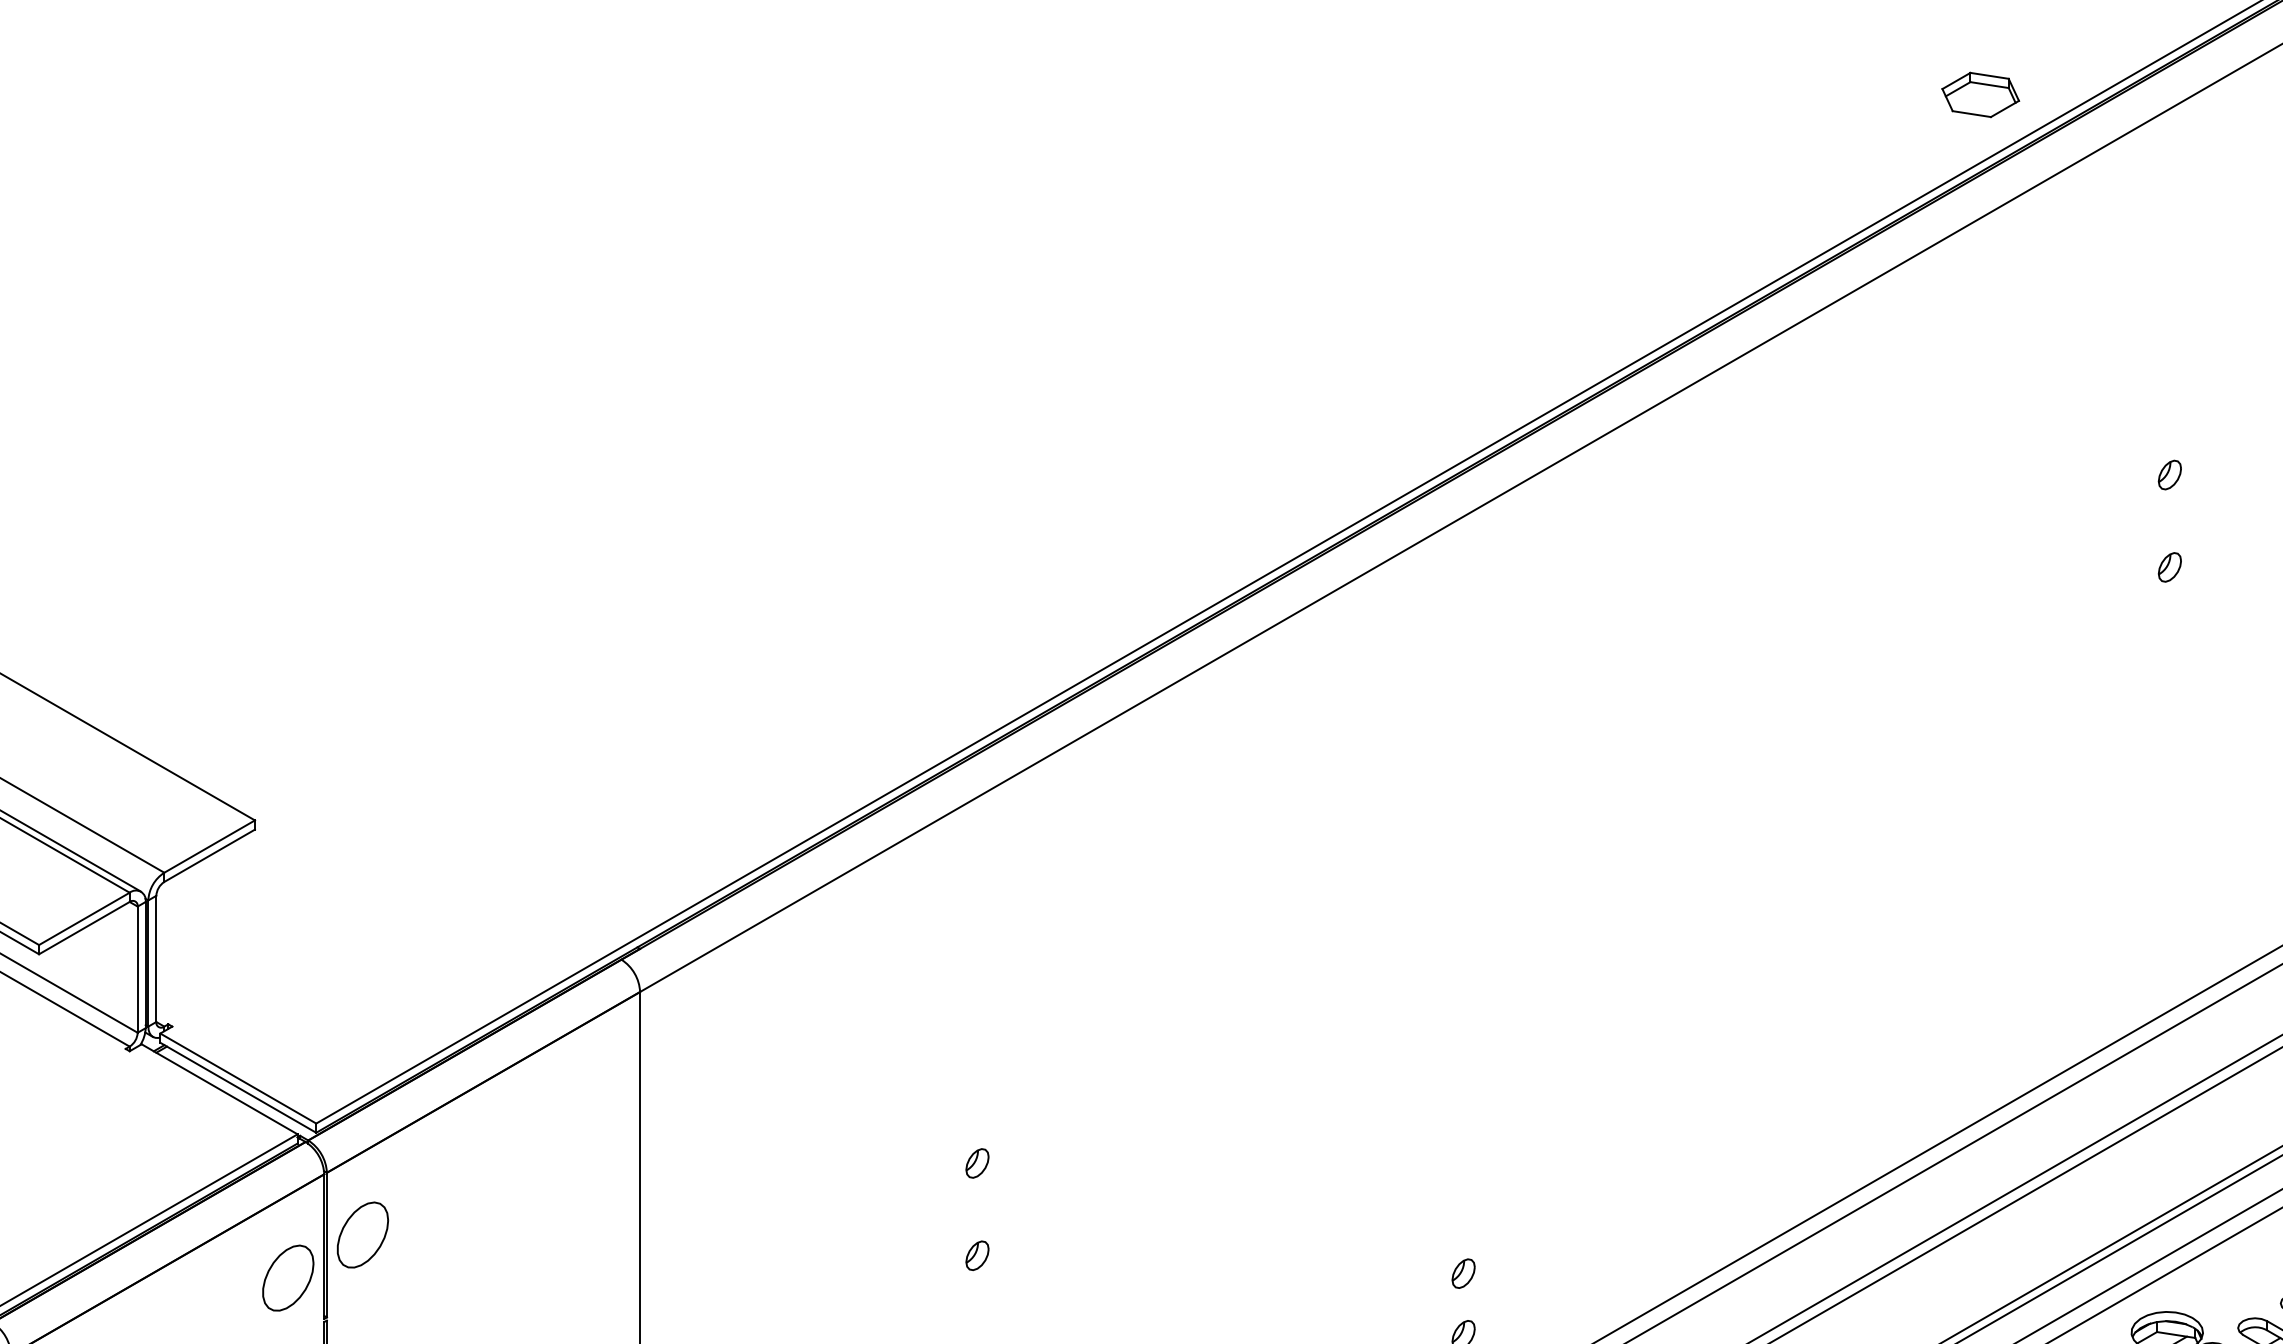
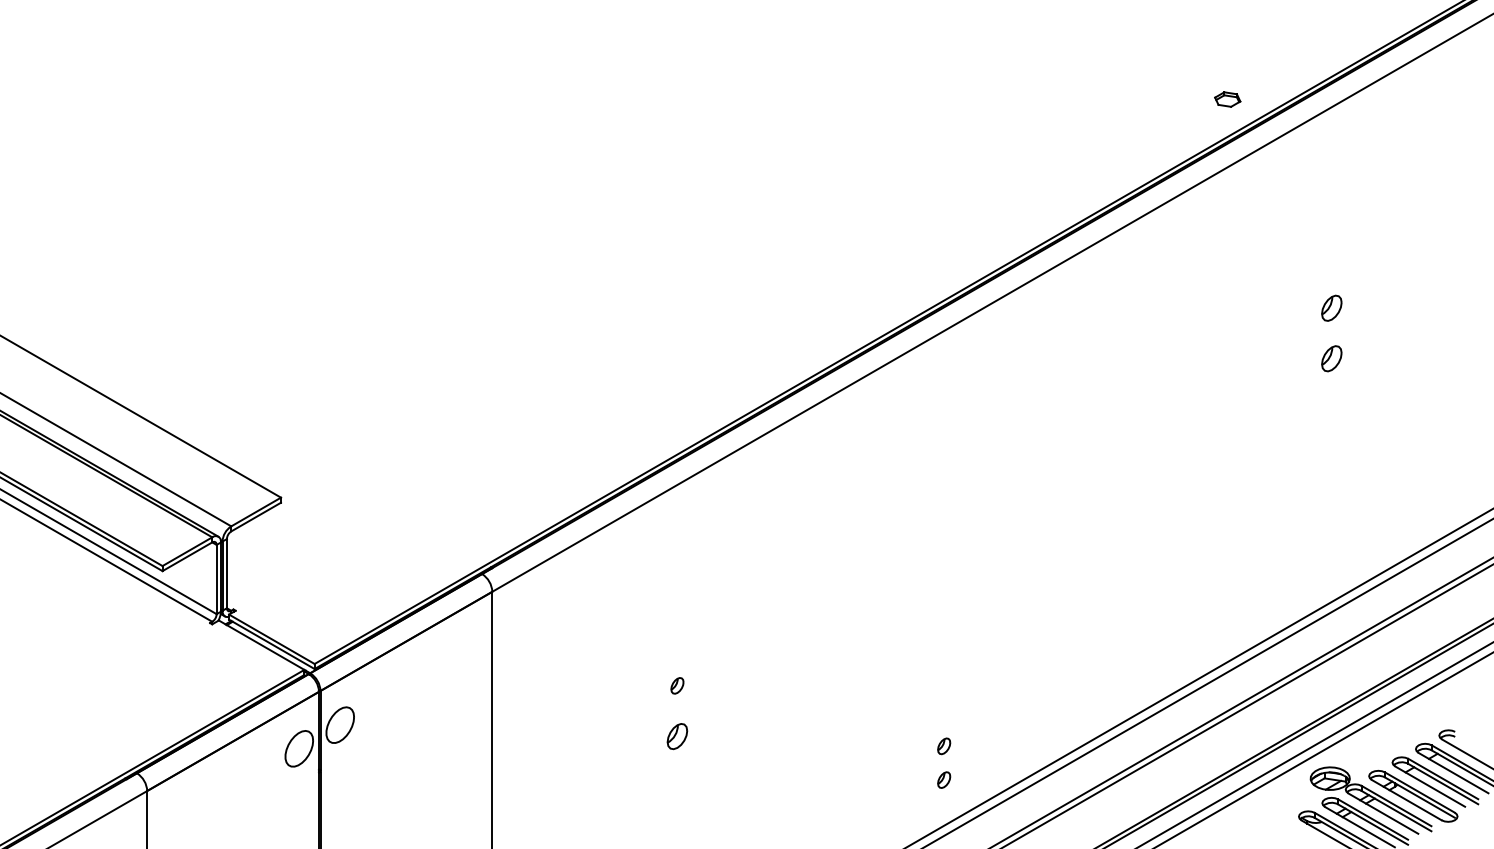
part: (1980, 94) -> (1227, 99), size x0.6
part: (2169, 473) -> (1331, 307), size x1.6
part: (2169, 566) -> (1331, 358), size x1.6
part: (977, 1255) -> (677, 736), size x1.6

